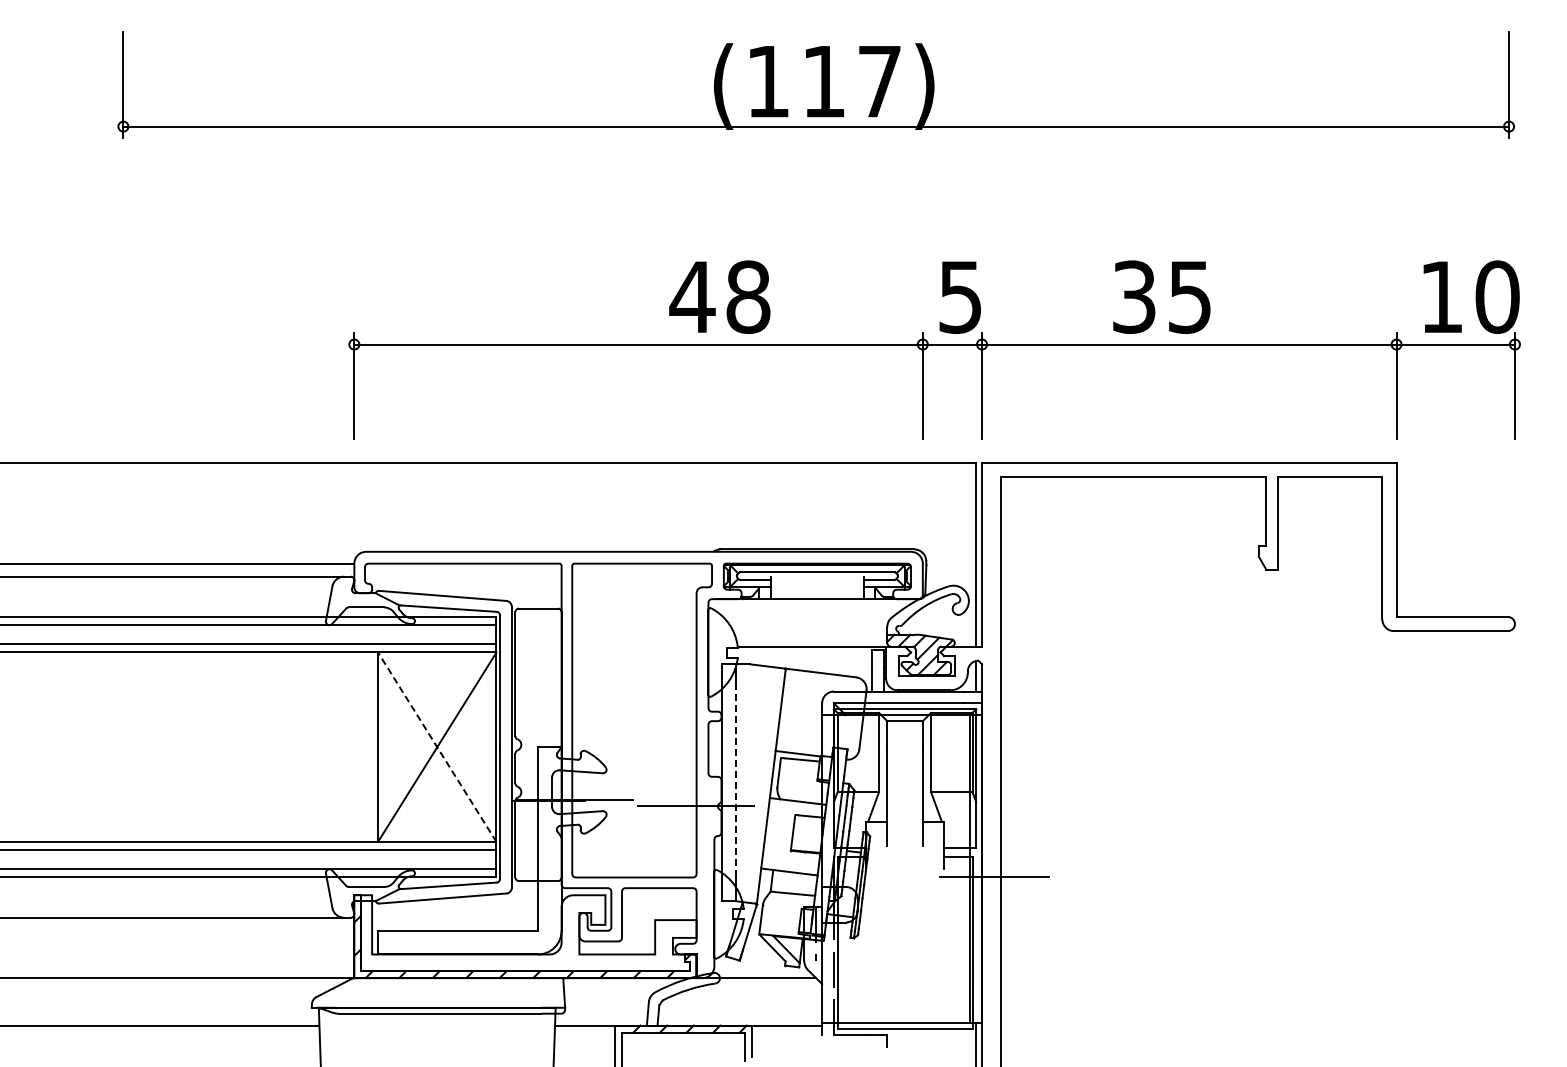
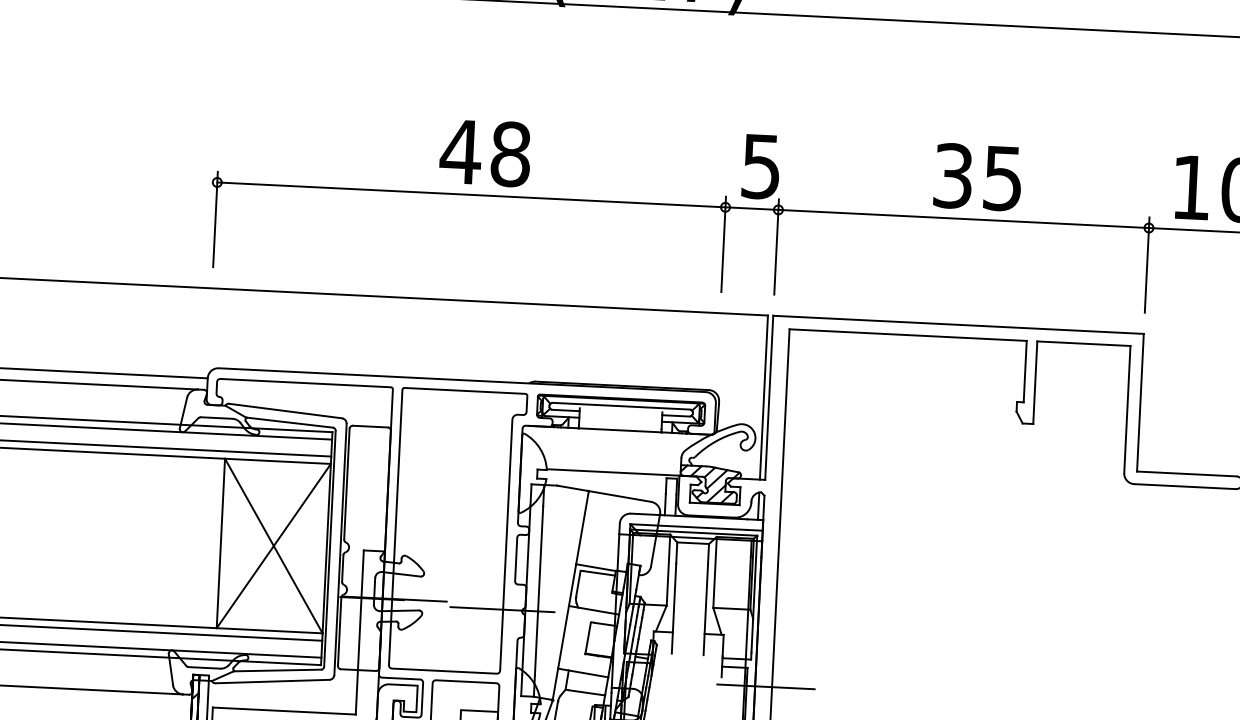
text: (719, 296) -> (485, 152), moved
text: (1161, 296) -> (977, 176), moved
line: (437, 747) -> (274, 546), dashed -> solid
line: (735, 782) -> (538, 590), dashed -> solid

